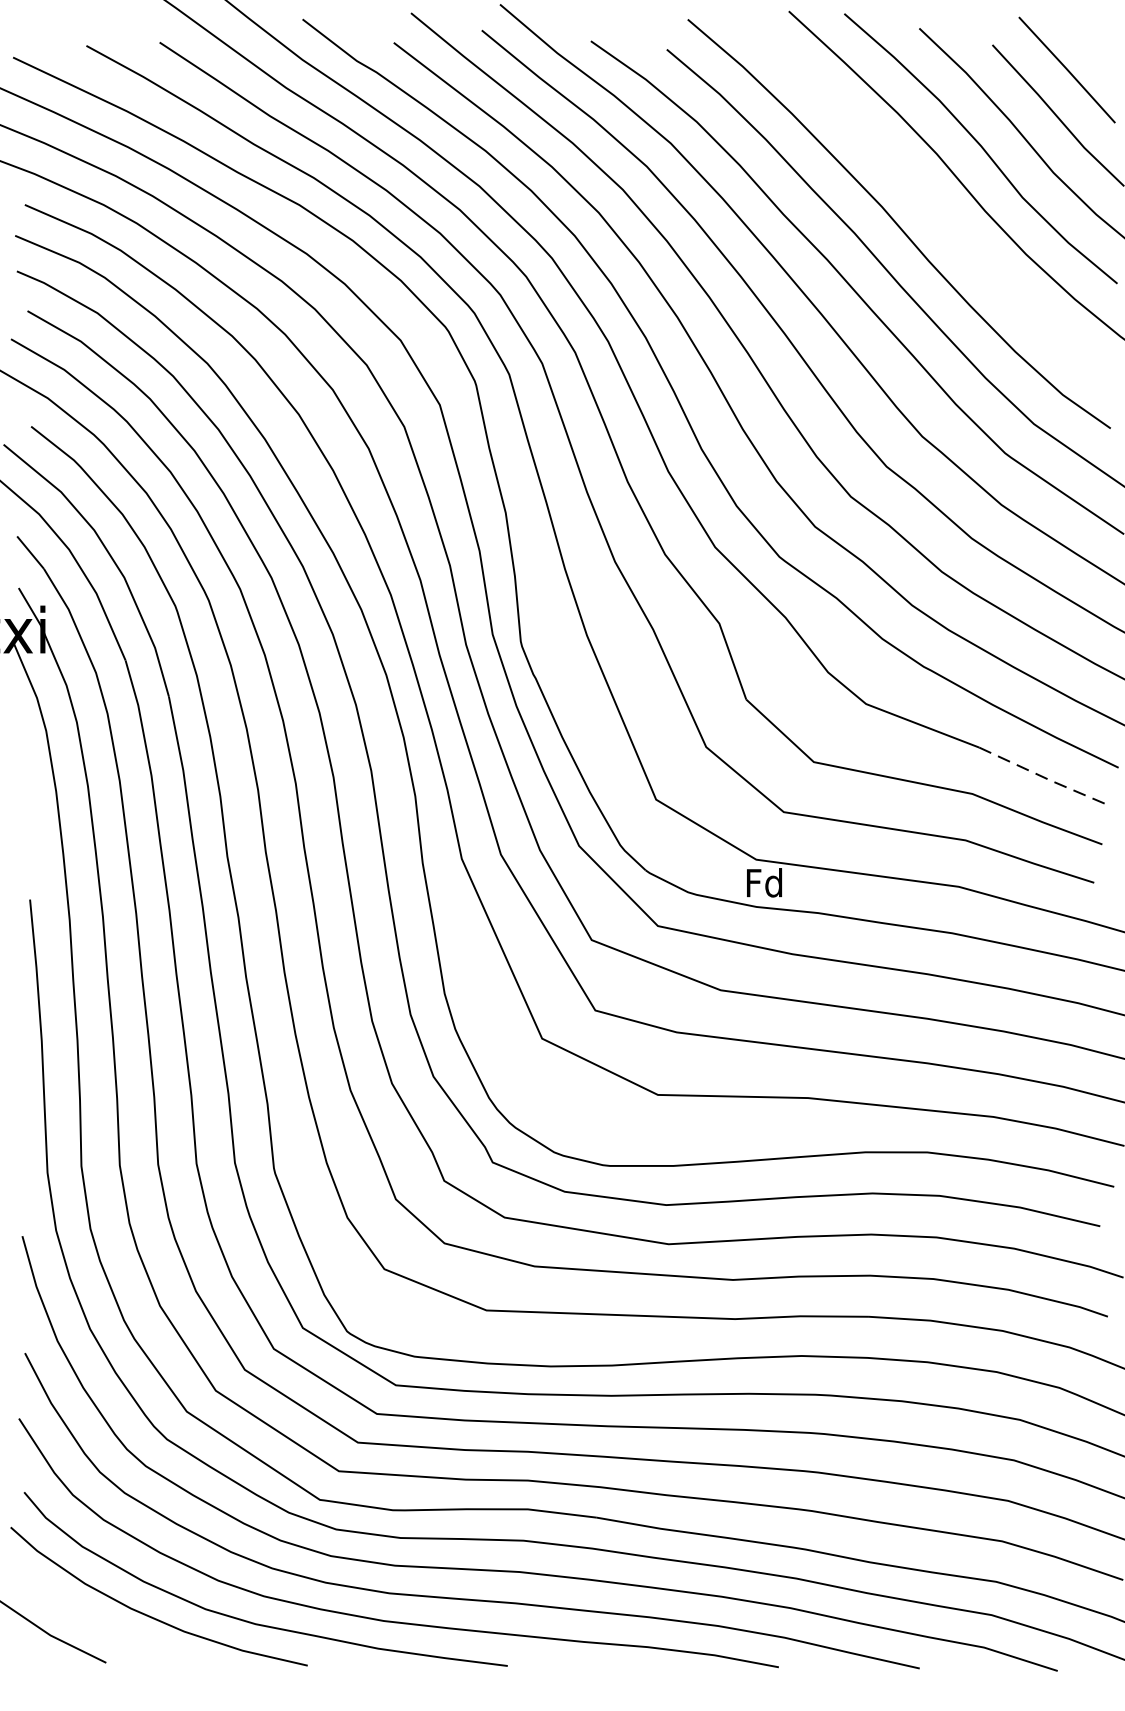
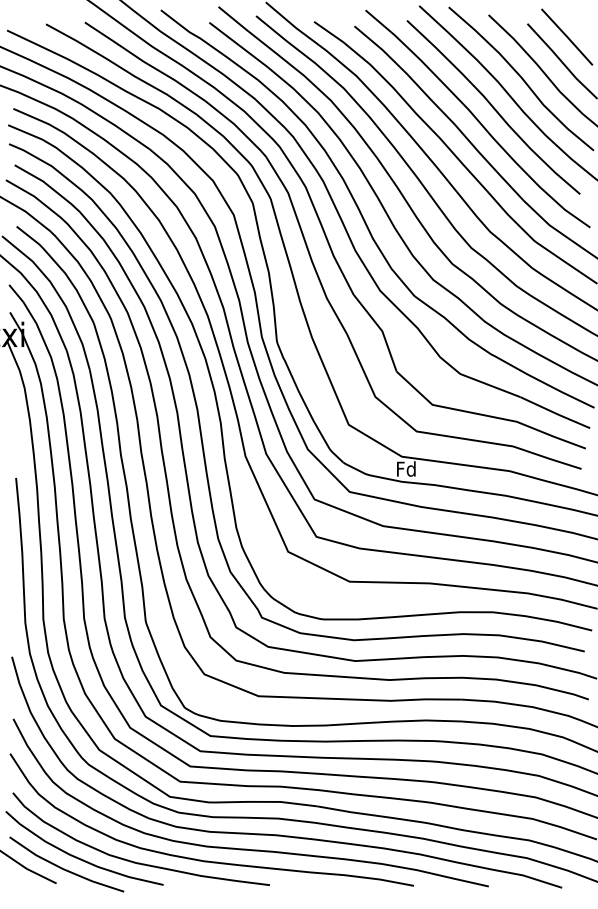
curve: (928, 202) -> (493, 107), added
line: (1047, 778) -> (556, 413), dashed -> solid
line: (121, 1634) -> (64, 868), added

